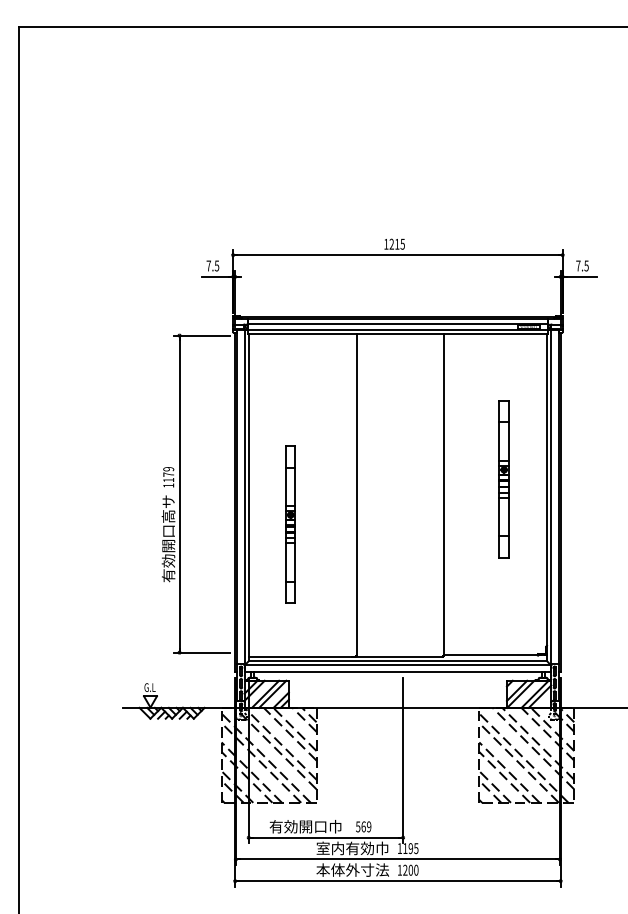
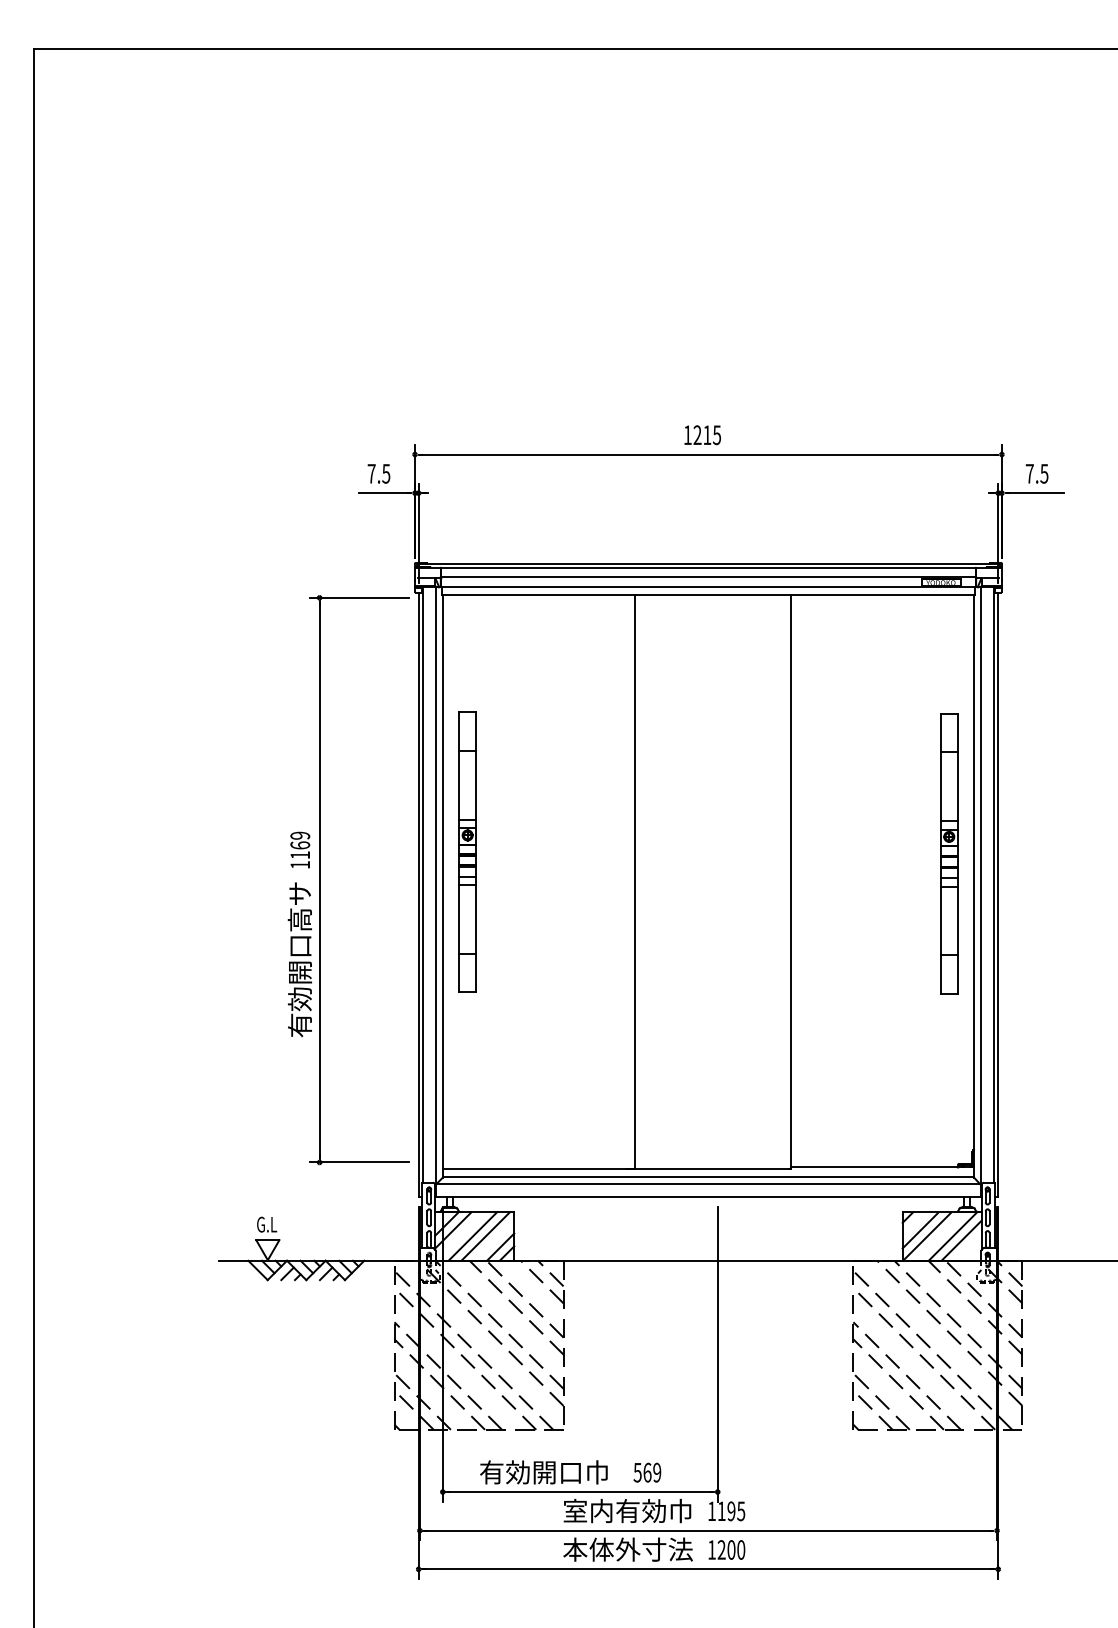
text: (168, 474) -> (299, 845), 1179 -> 1169
part: (503, 479) -> (948, 854), moved
part: (290, 524) -> (467, 852), moved

